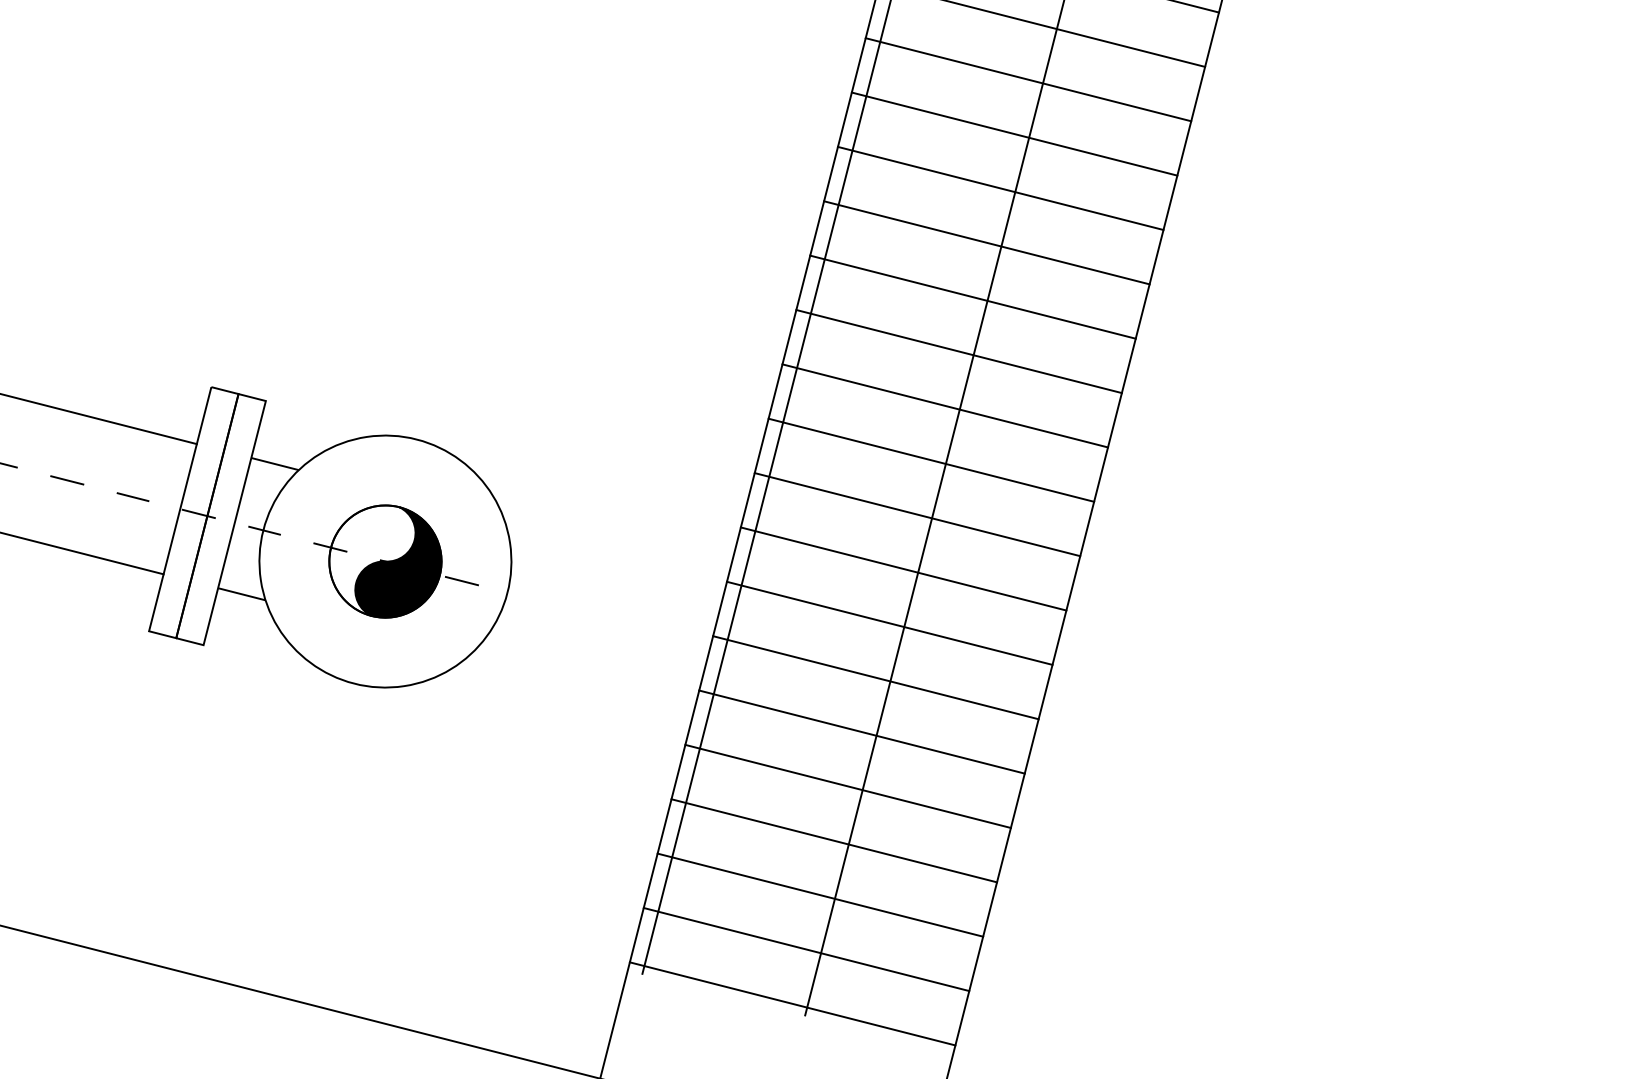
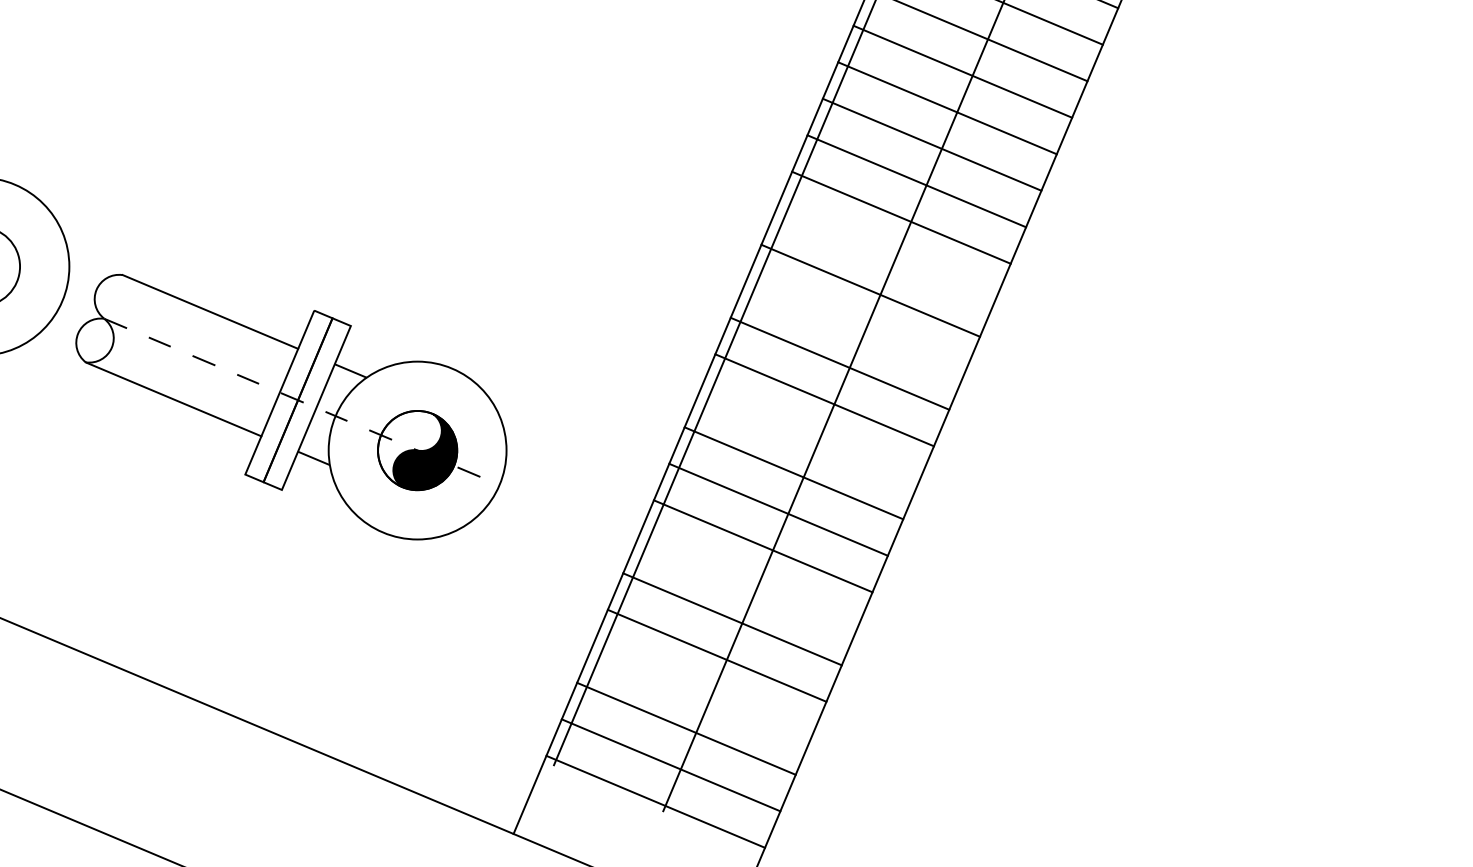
line: (999, 188) -> (885, 254), removed
line: (973, 297) -> (855, 327), removed
line: (931, 459) -> (809, 436), removed
line: (875, 677) -> (747, 582), removed
line: (833, 841) -> (701, 692), removed

